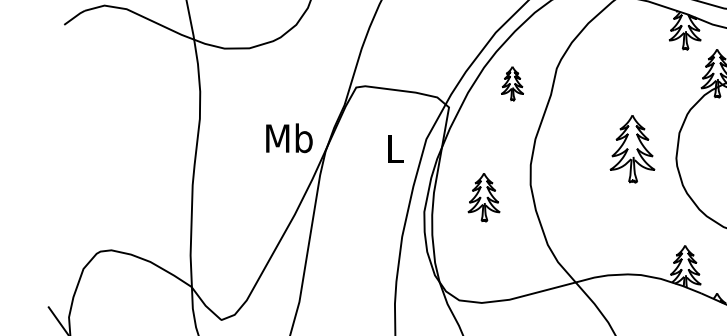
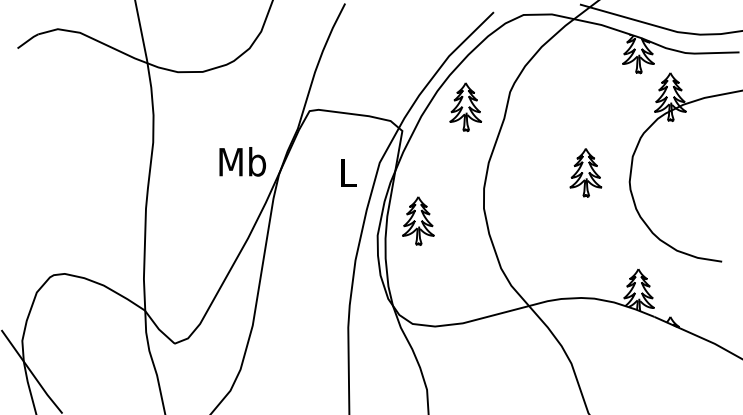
part: (512, 83) -> (465, 107), size x1.43
part: (632, 148) -> (585, 172), size x0.71
part: (484, 196) -> (418, 220), moved

